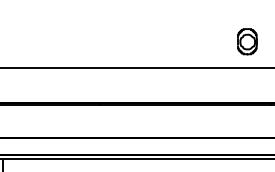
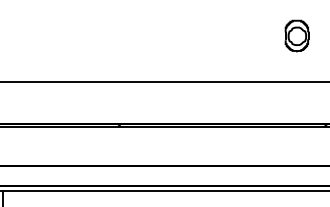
part: (247, 41) -> (297, 35), moved

